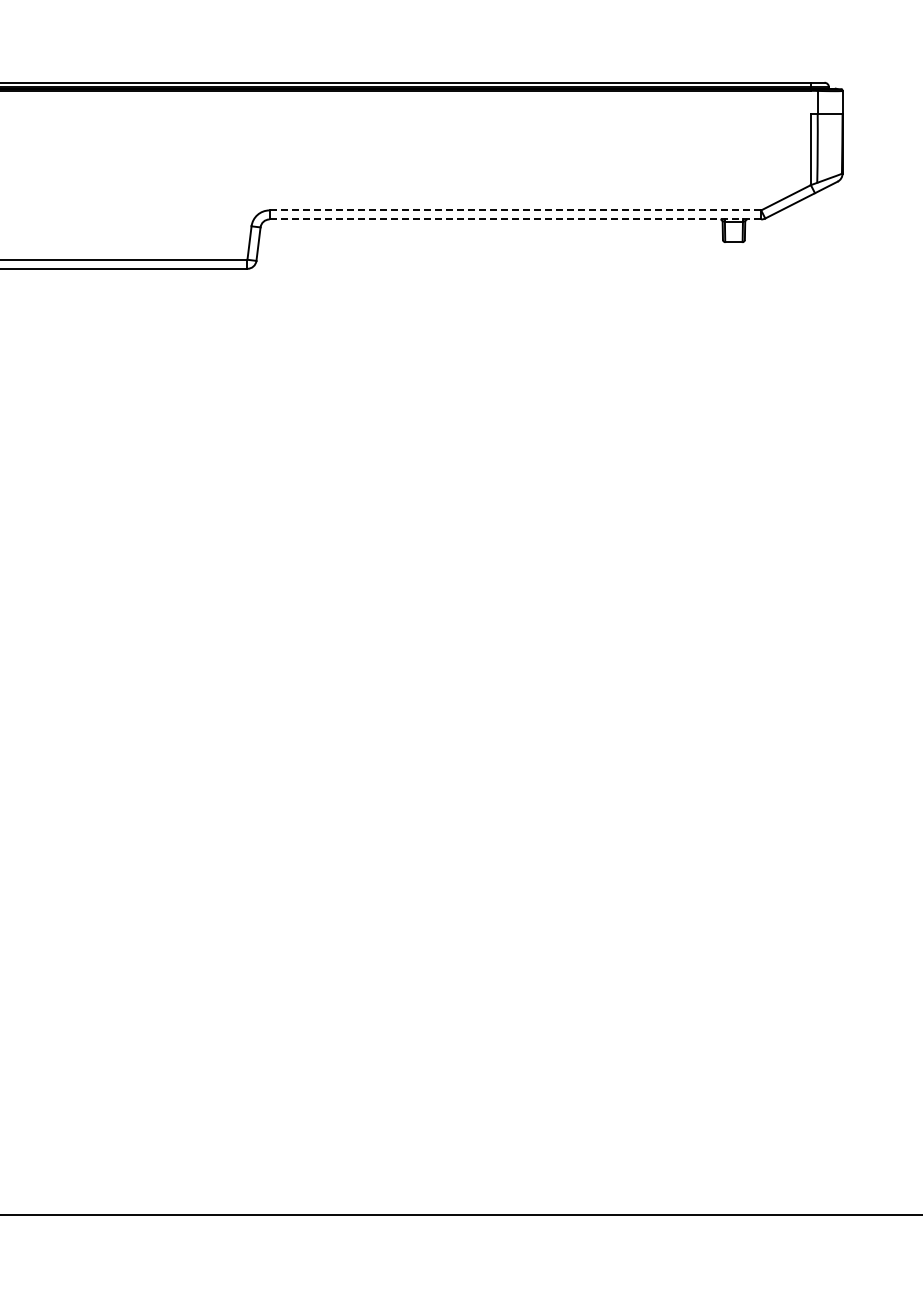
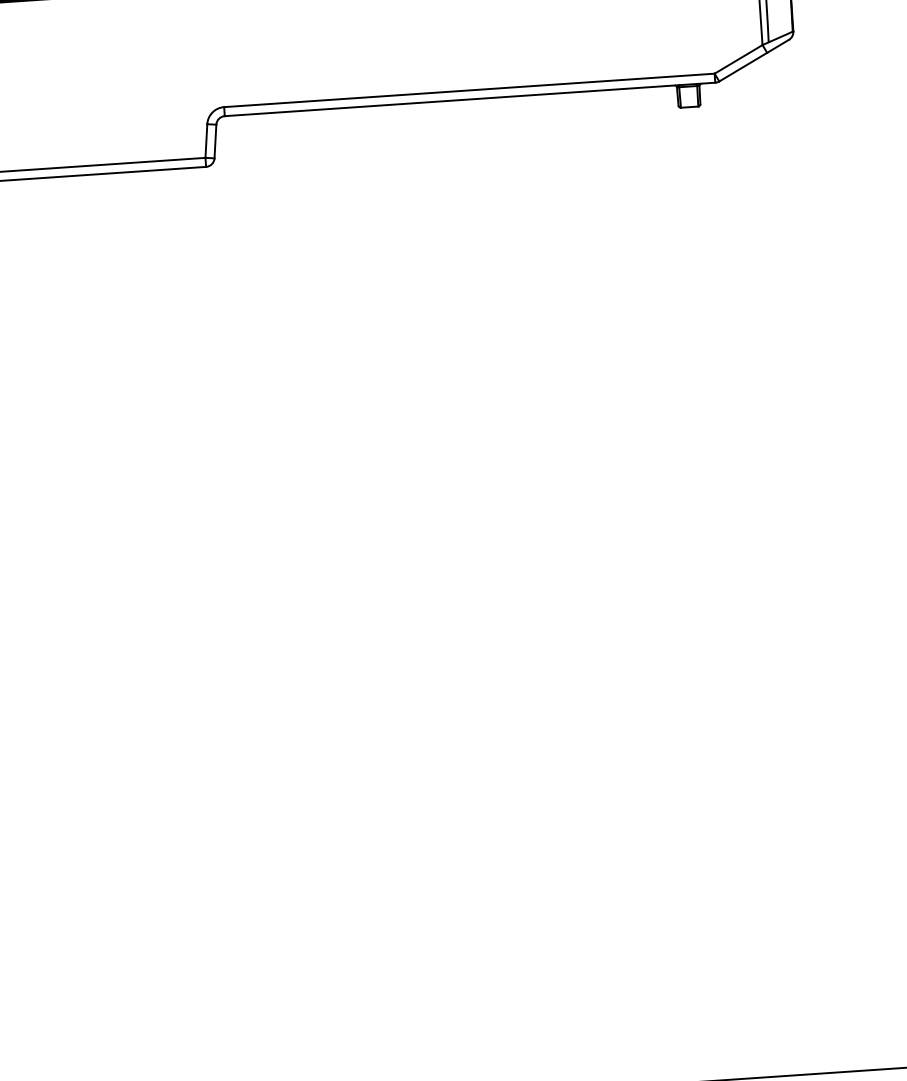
line: (515, 210) -> (469, 90), dashed -> solid
line: (515, 219) -> (470, 99), dashed -> solid

